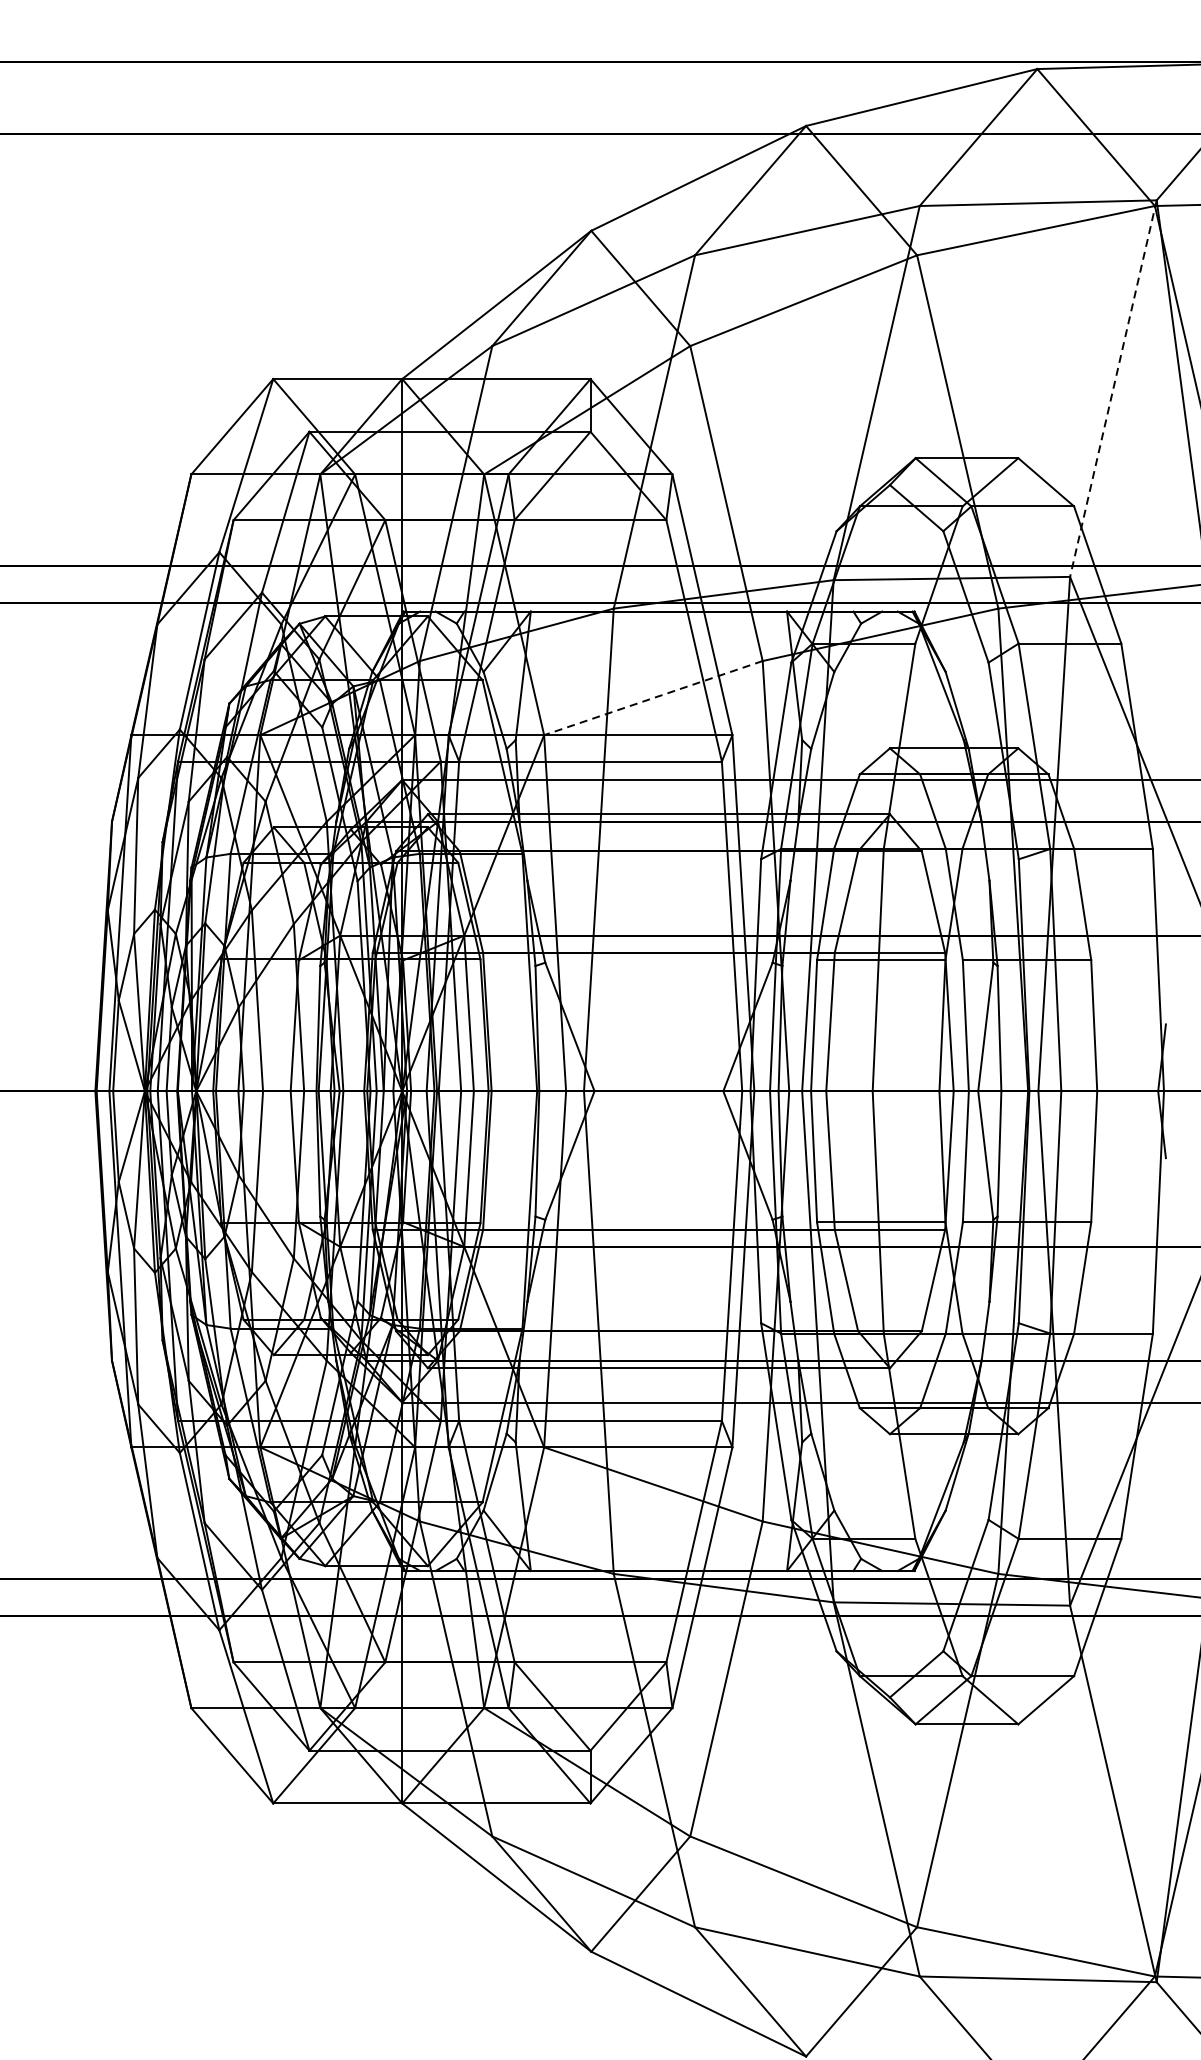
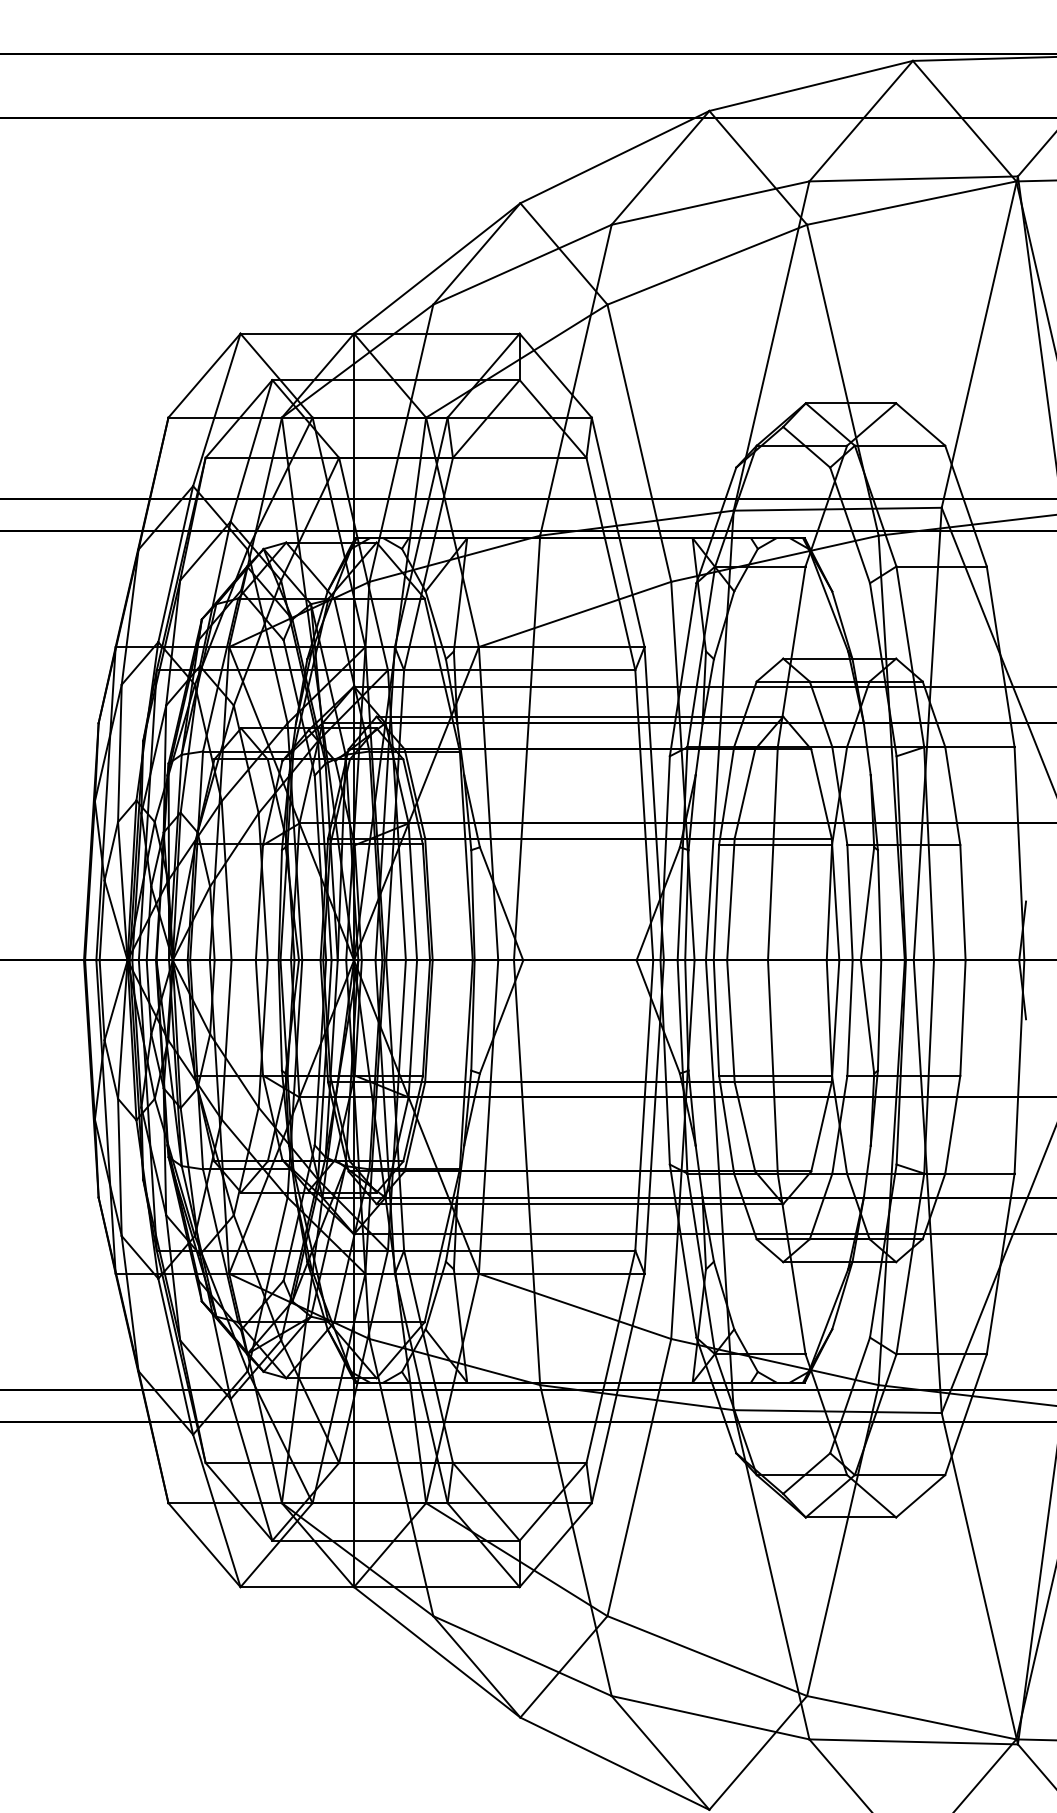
line: (1113, 389) -> (979, 342), dashed -> solid
line: (653, 698) -> (575, 614), dashed -> solid

